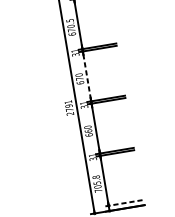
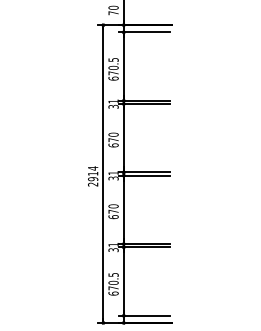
line: (86, 76) -> (123, 138), dashed -> solid
text: (69, 105) -> (93, 173), 2791 -> 2914
text: (88, 131) -> (113, 211), 660 -> 670
text: (97, 183) -> (113, 283), 705.8 -> 670.5
line: (123, 203) -> (144, 315), dashed -> solid

